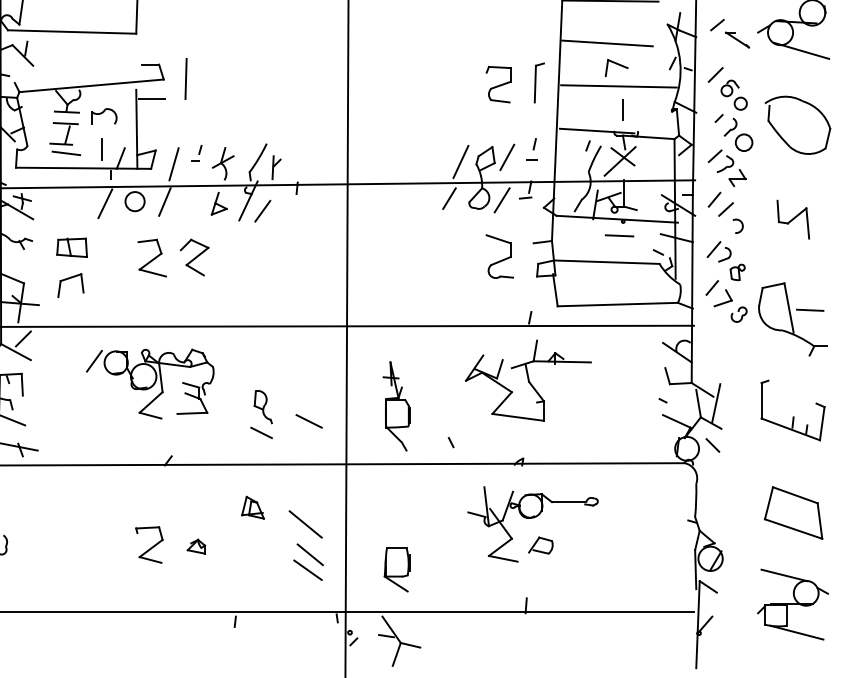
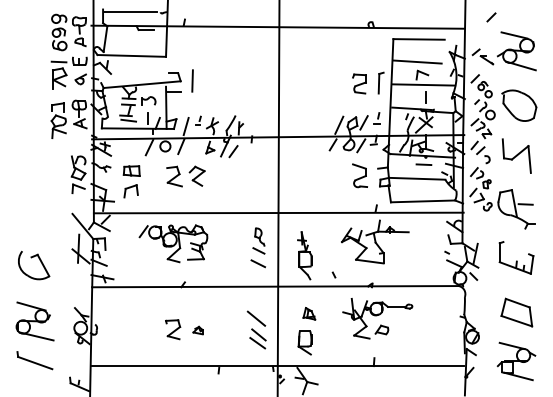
part: (792, 218) -> (516, 155), size x1.67
part: (260, 413) -> (258, 240), moved
part: (253, 507) -> (309, 313), moved

